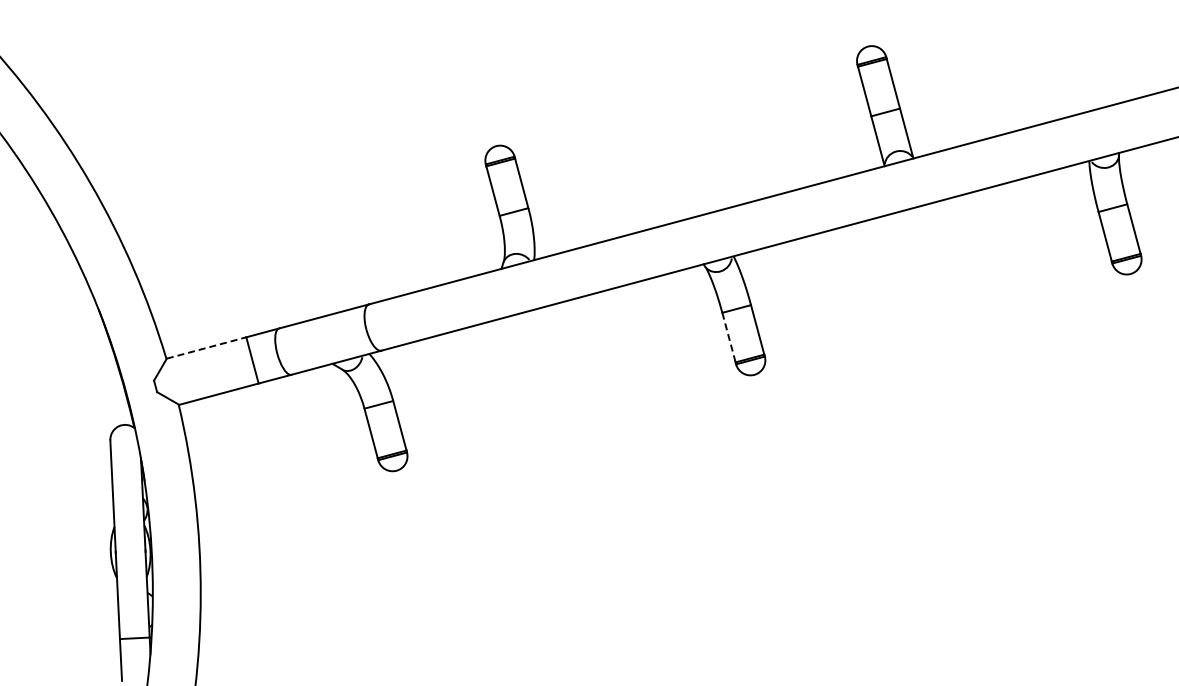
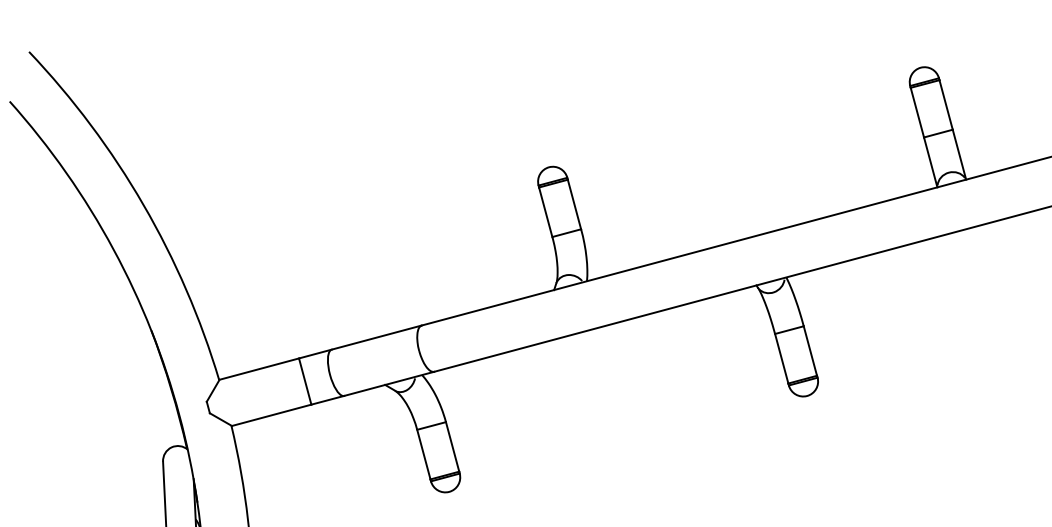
line: (729, 337) -> (782, 358), dashed -> solid
line: (207, 347) -> (260, 368), dashed -> solid

